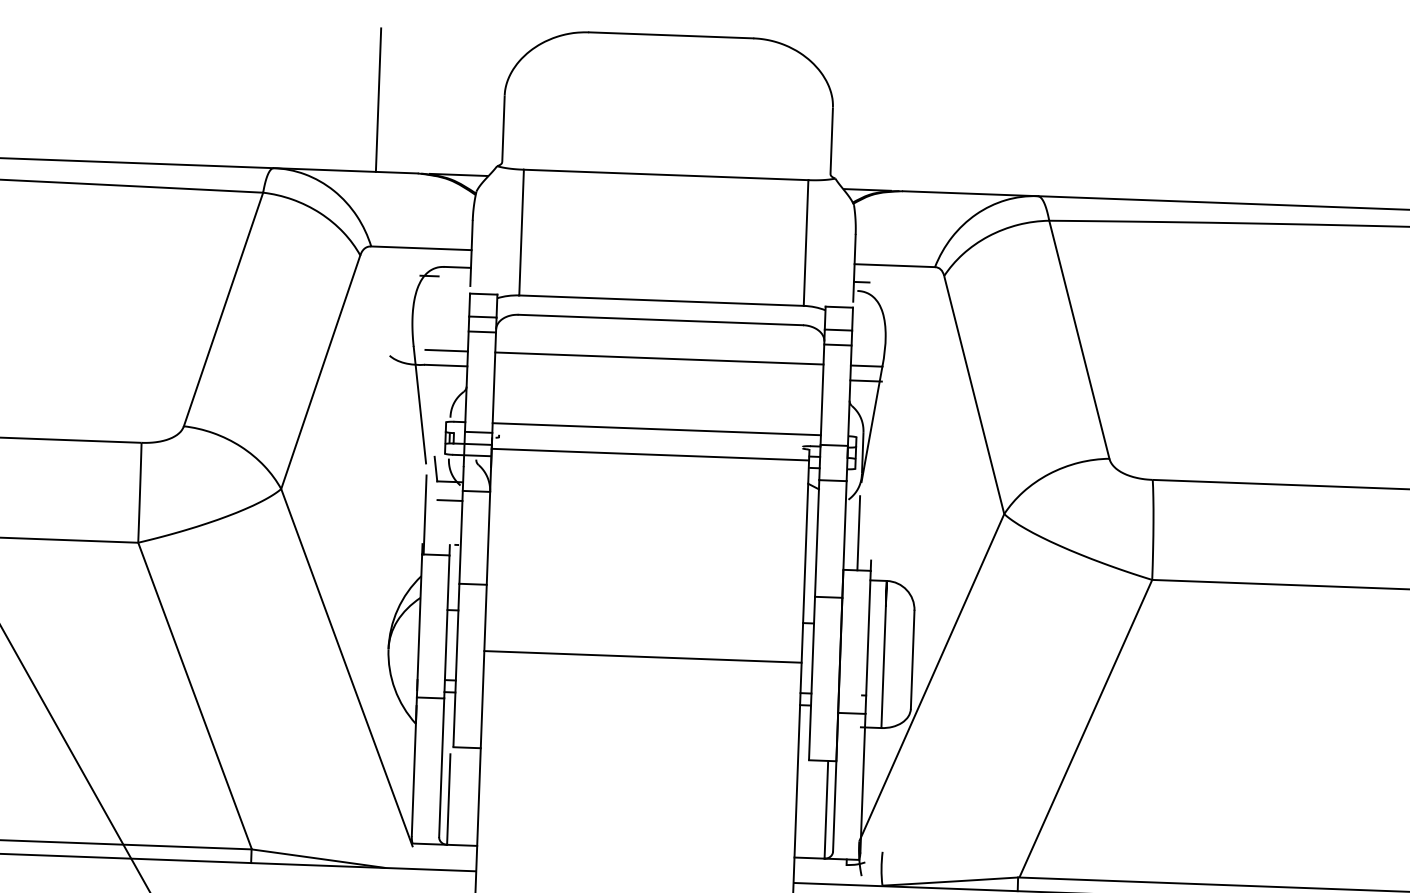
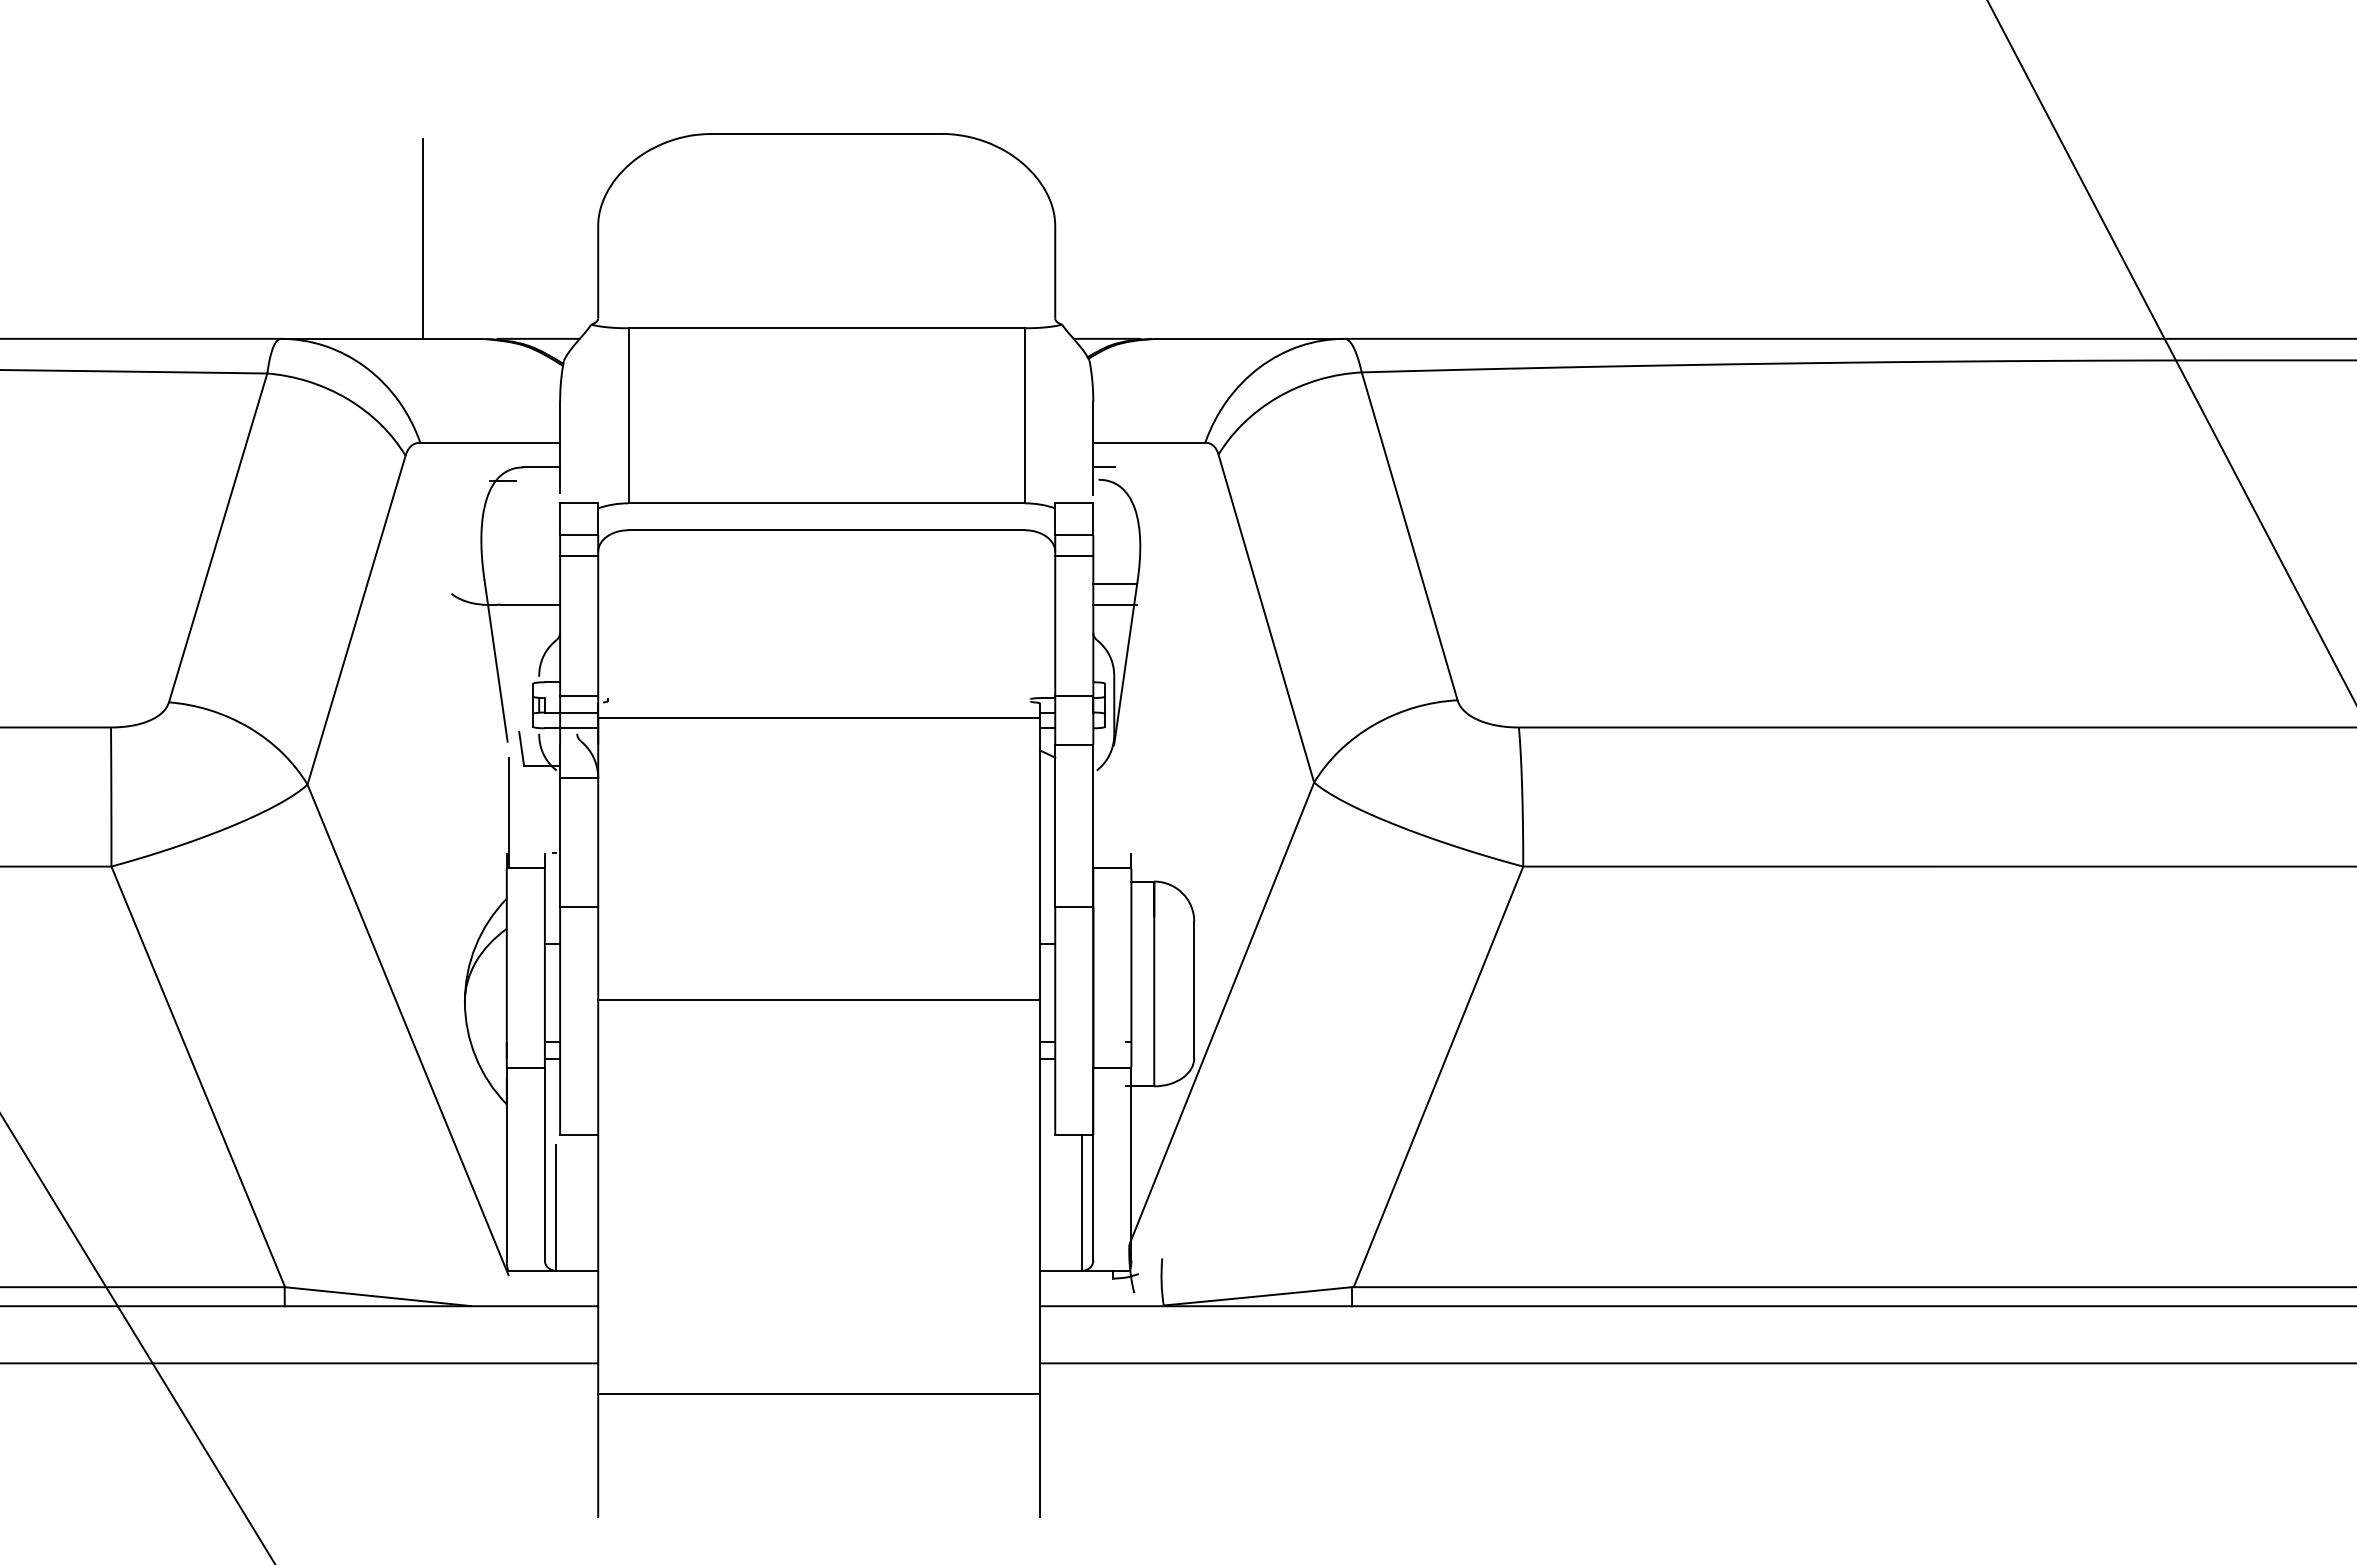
line: (446, 350) -> (530, 583), removed
line: (659, 358) -> (826, 583), removed
line: (656, 429) -> (826, 682), removed
line: (449, 500) -> (542, 792), removed
line: (858, 533) -> (1112, 816), removed

